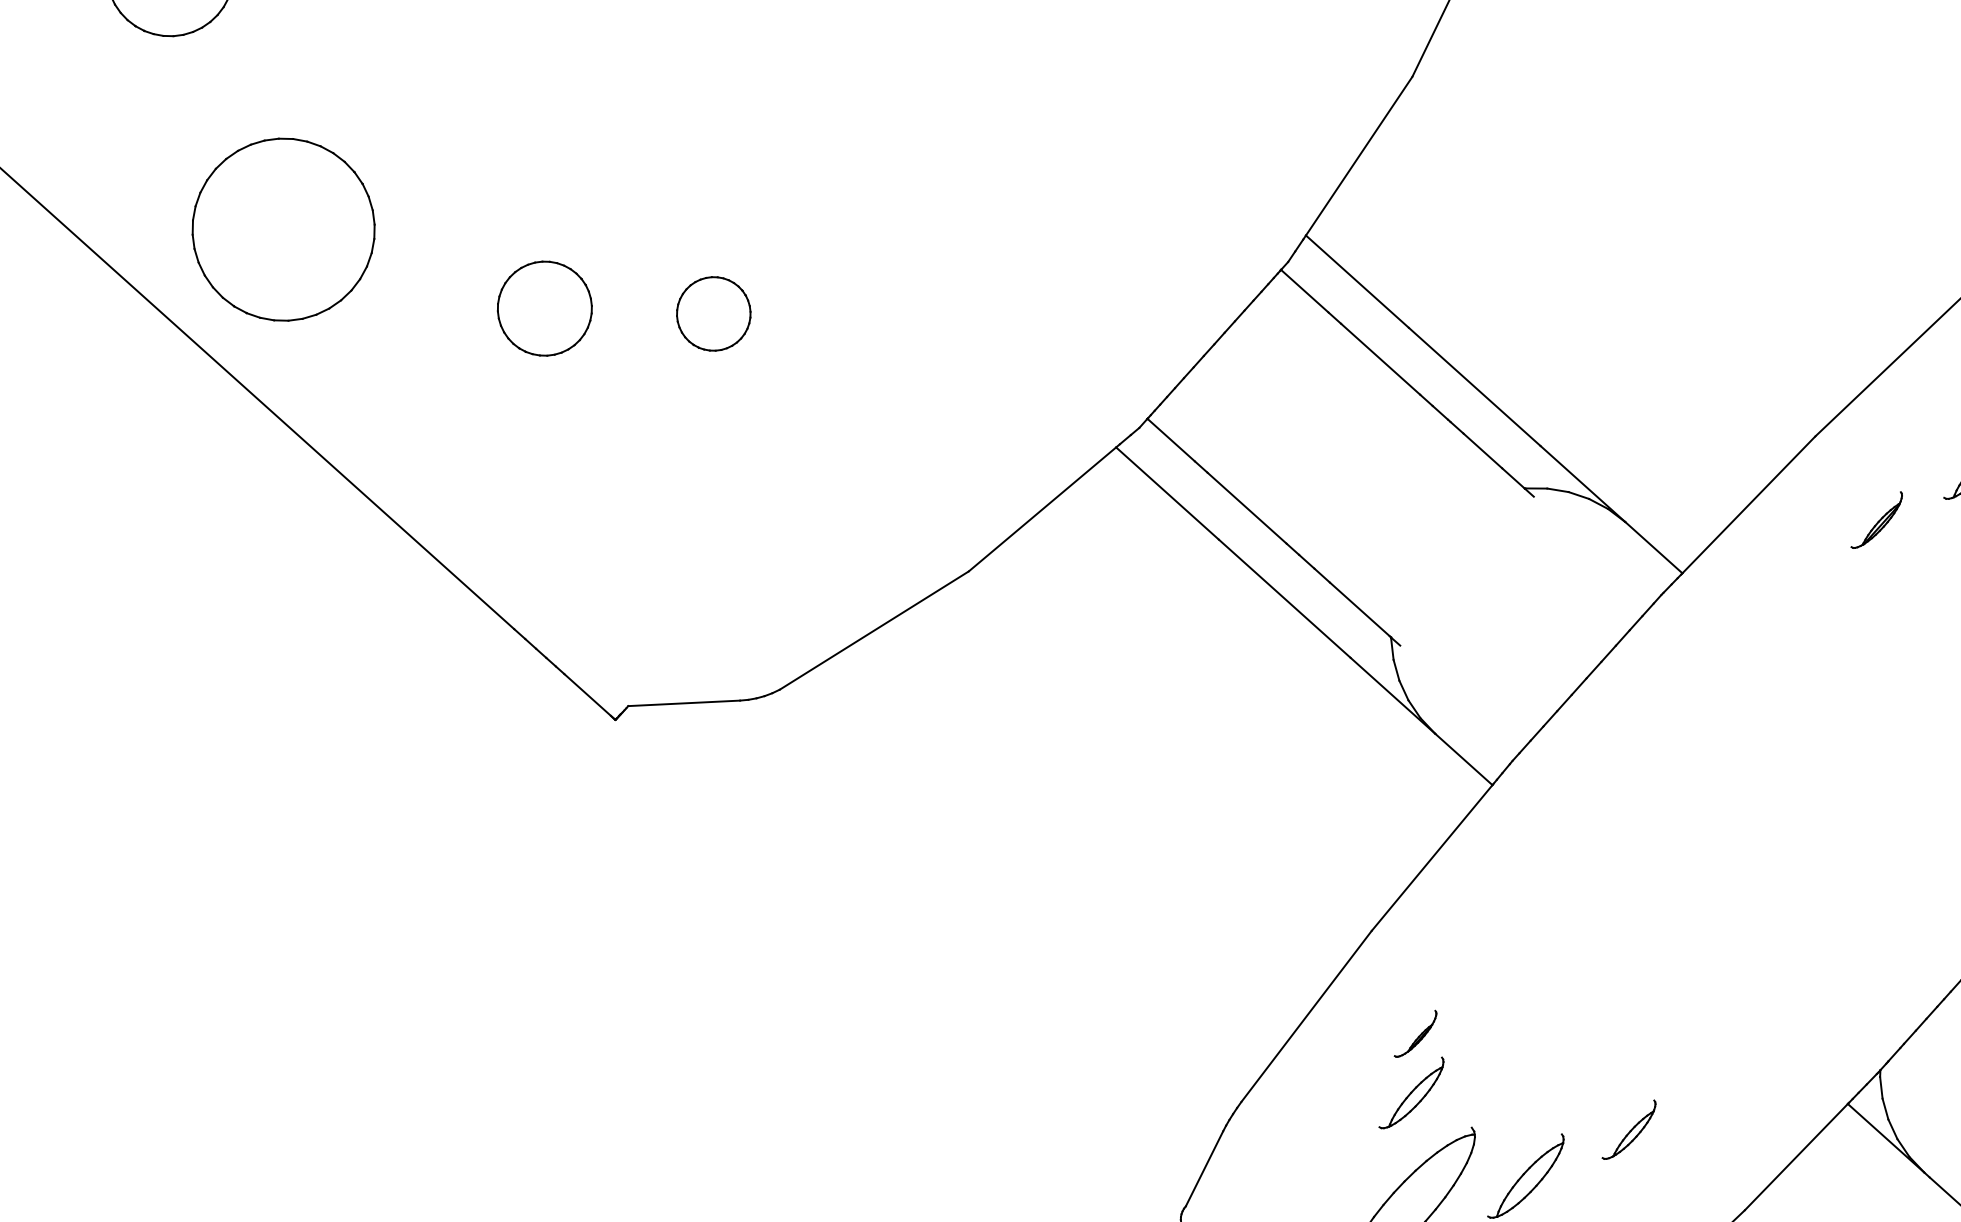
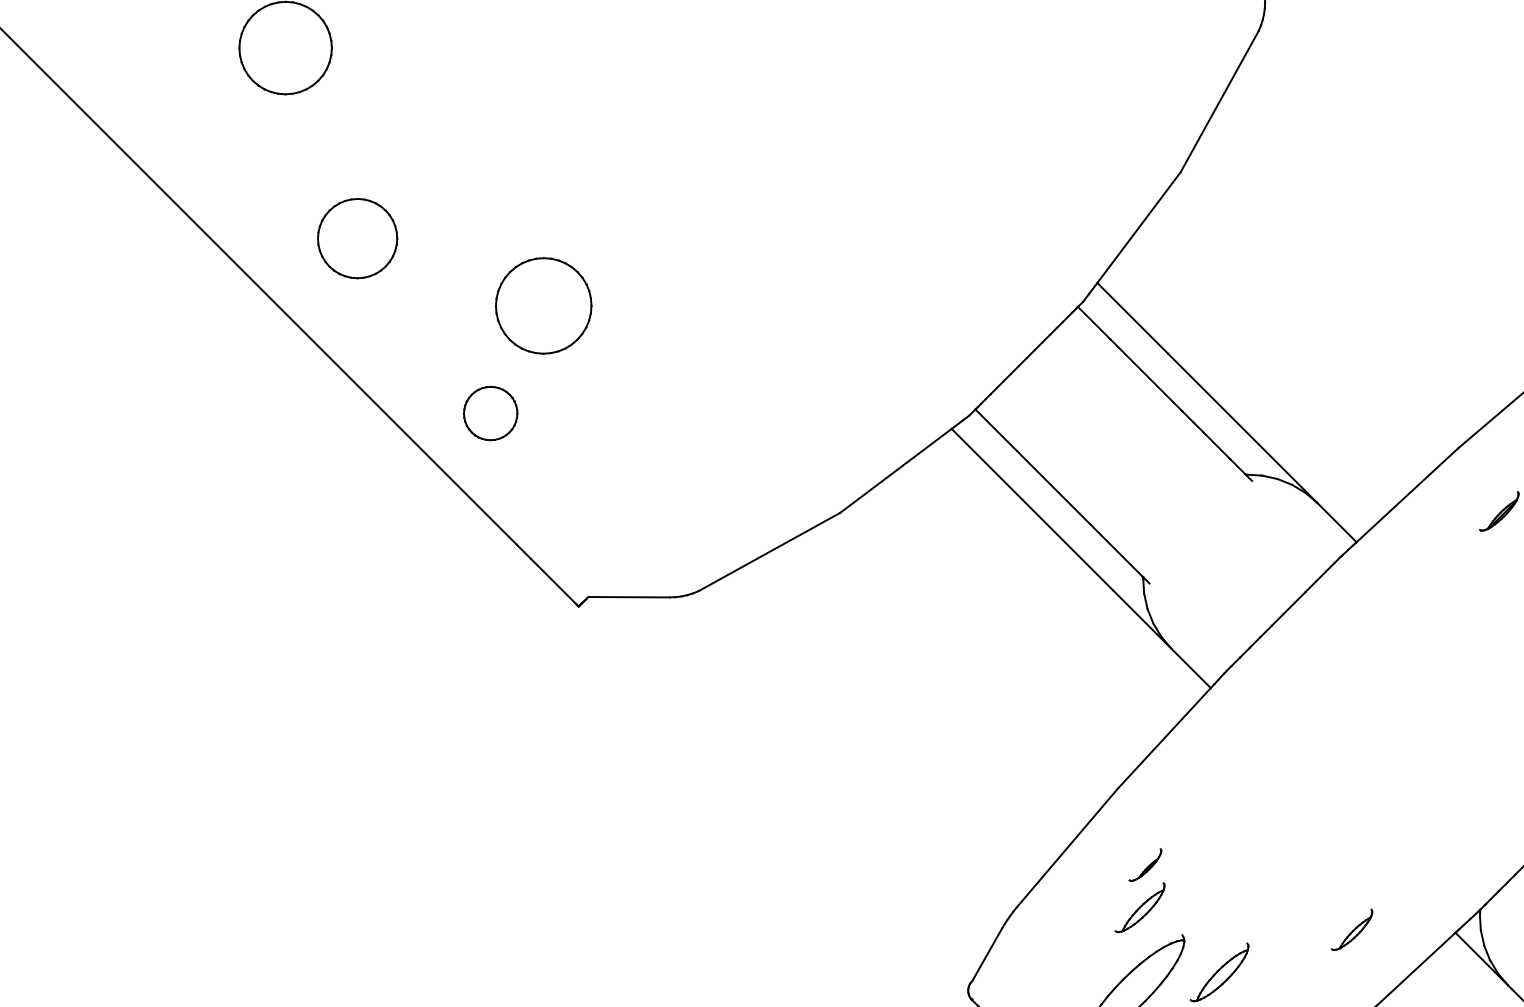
part: (283, 229) -> (357, 238), size x0.6
part: (544, 309) -> (543, 306), size x1.4
part: (713, 313) -> (490, 413), moved
part: (1628, 1129) -> (1351, 929), moved

